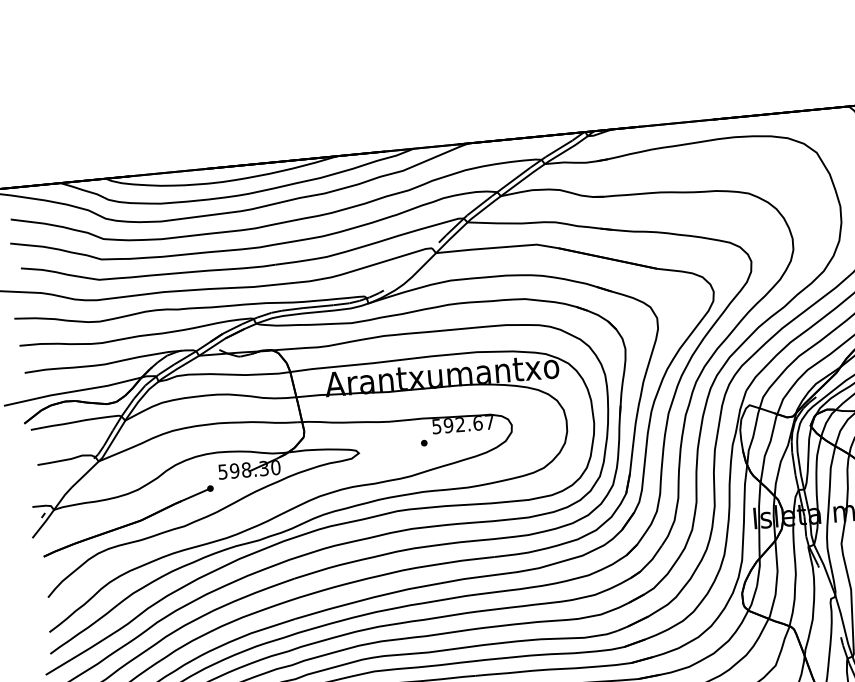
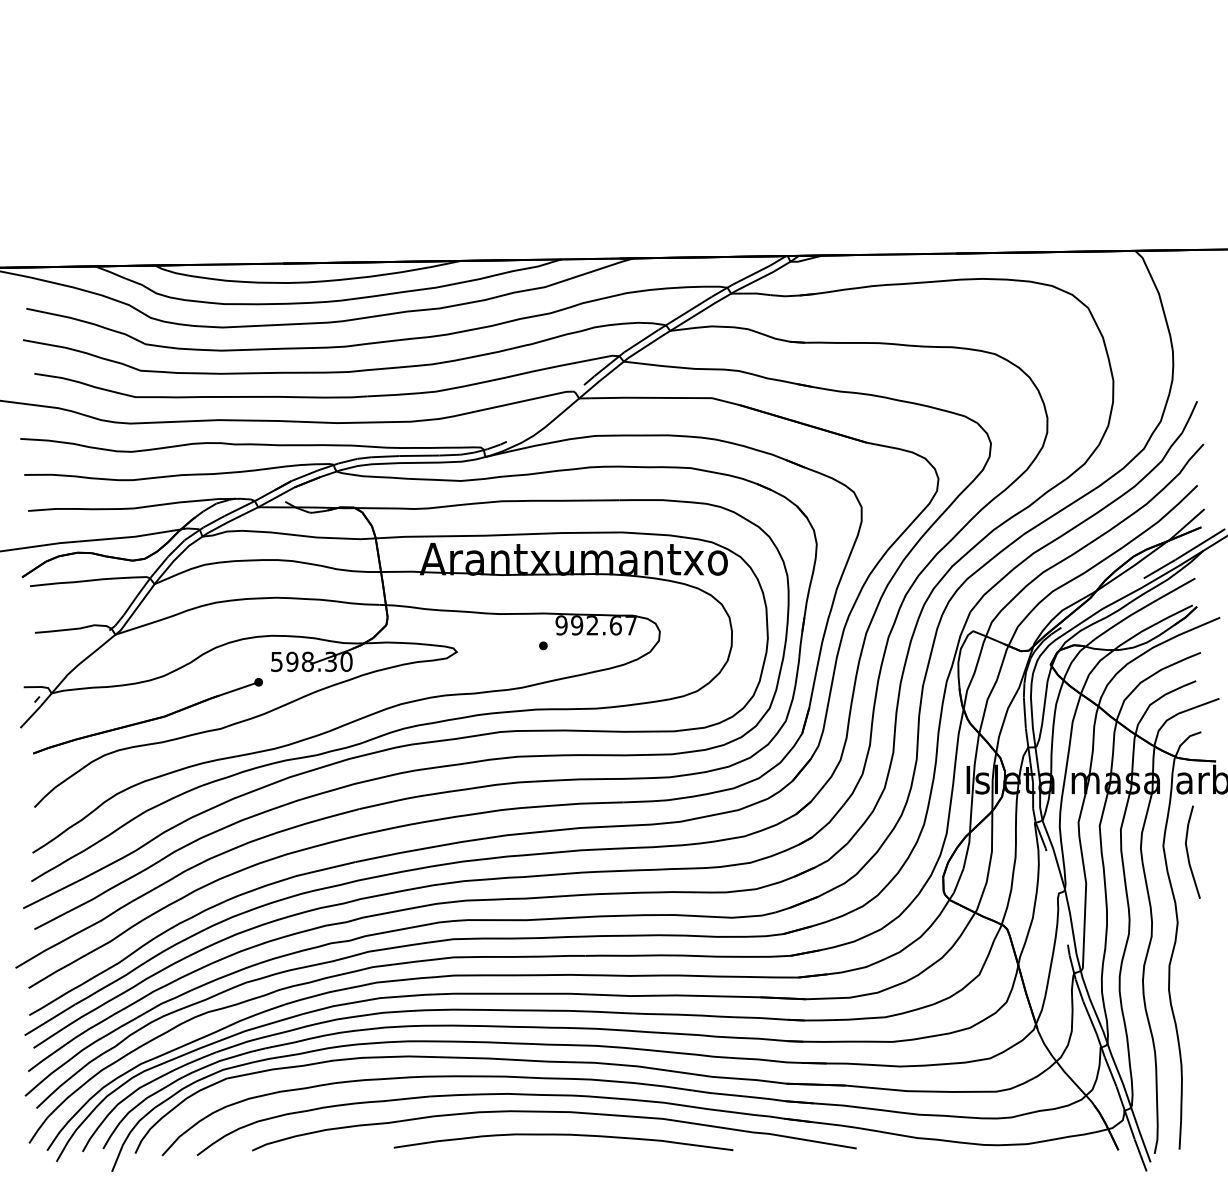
text: (436, 426) -> (561, 625), 592.67 -> 992.67

